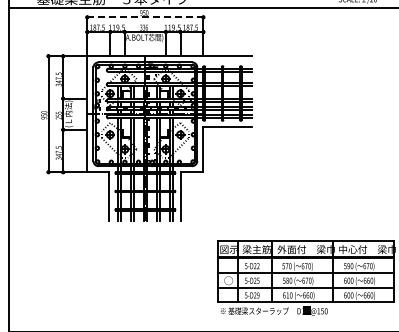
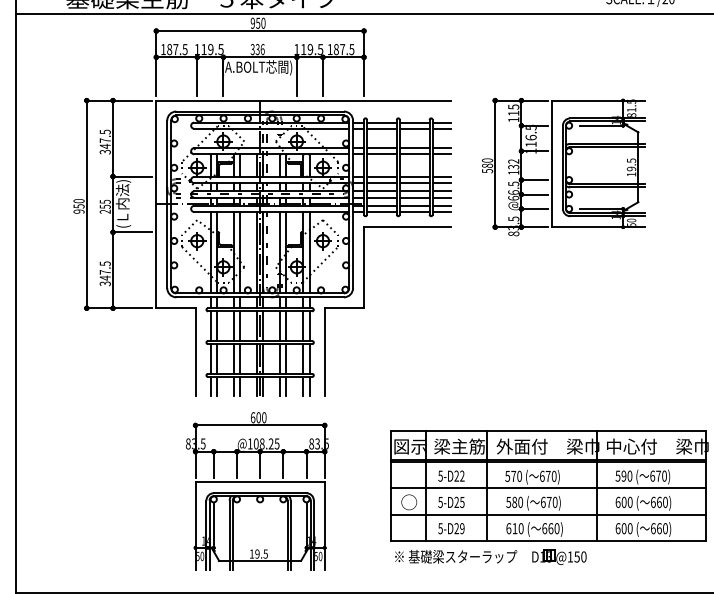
line: (145, 17) -> (260, 31), dashed -> solid
part: (314, 92) -> (562, 165), added
part: (143, 274) -> (256, 491), added

